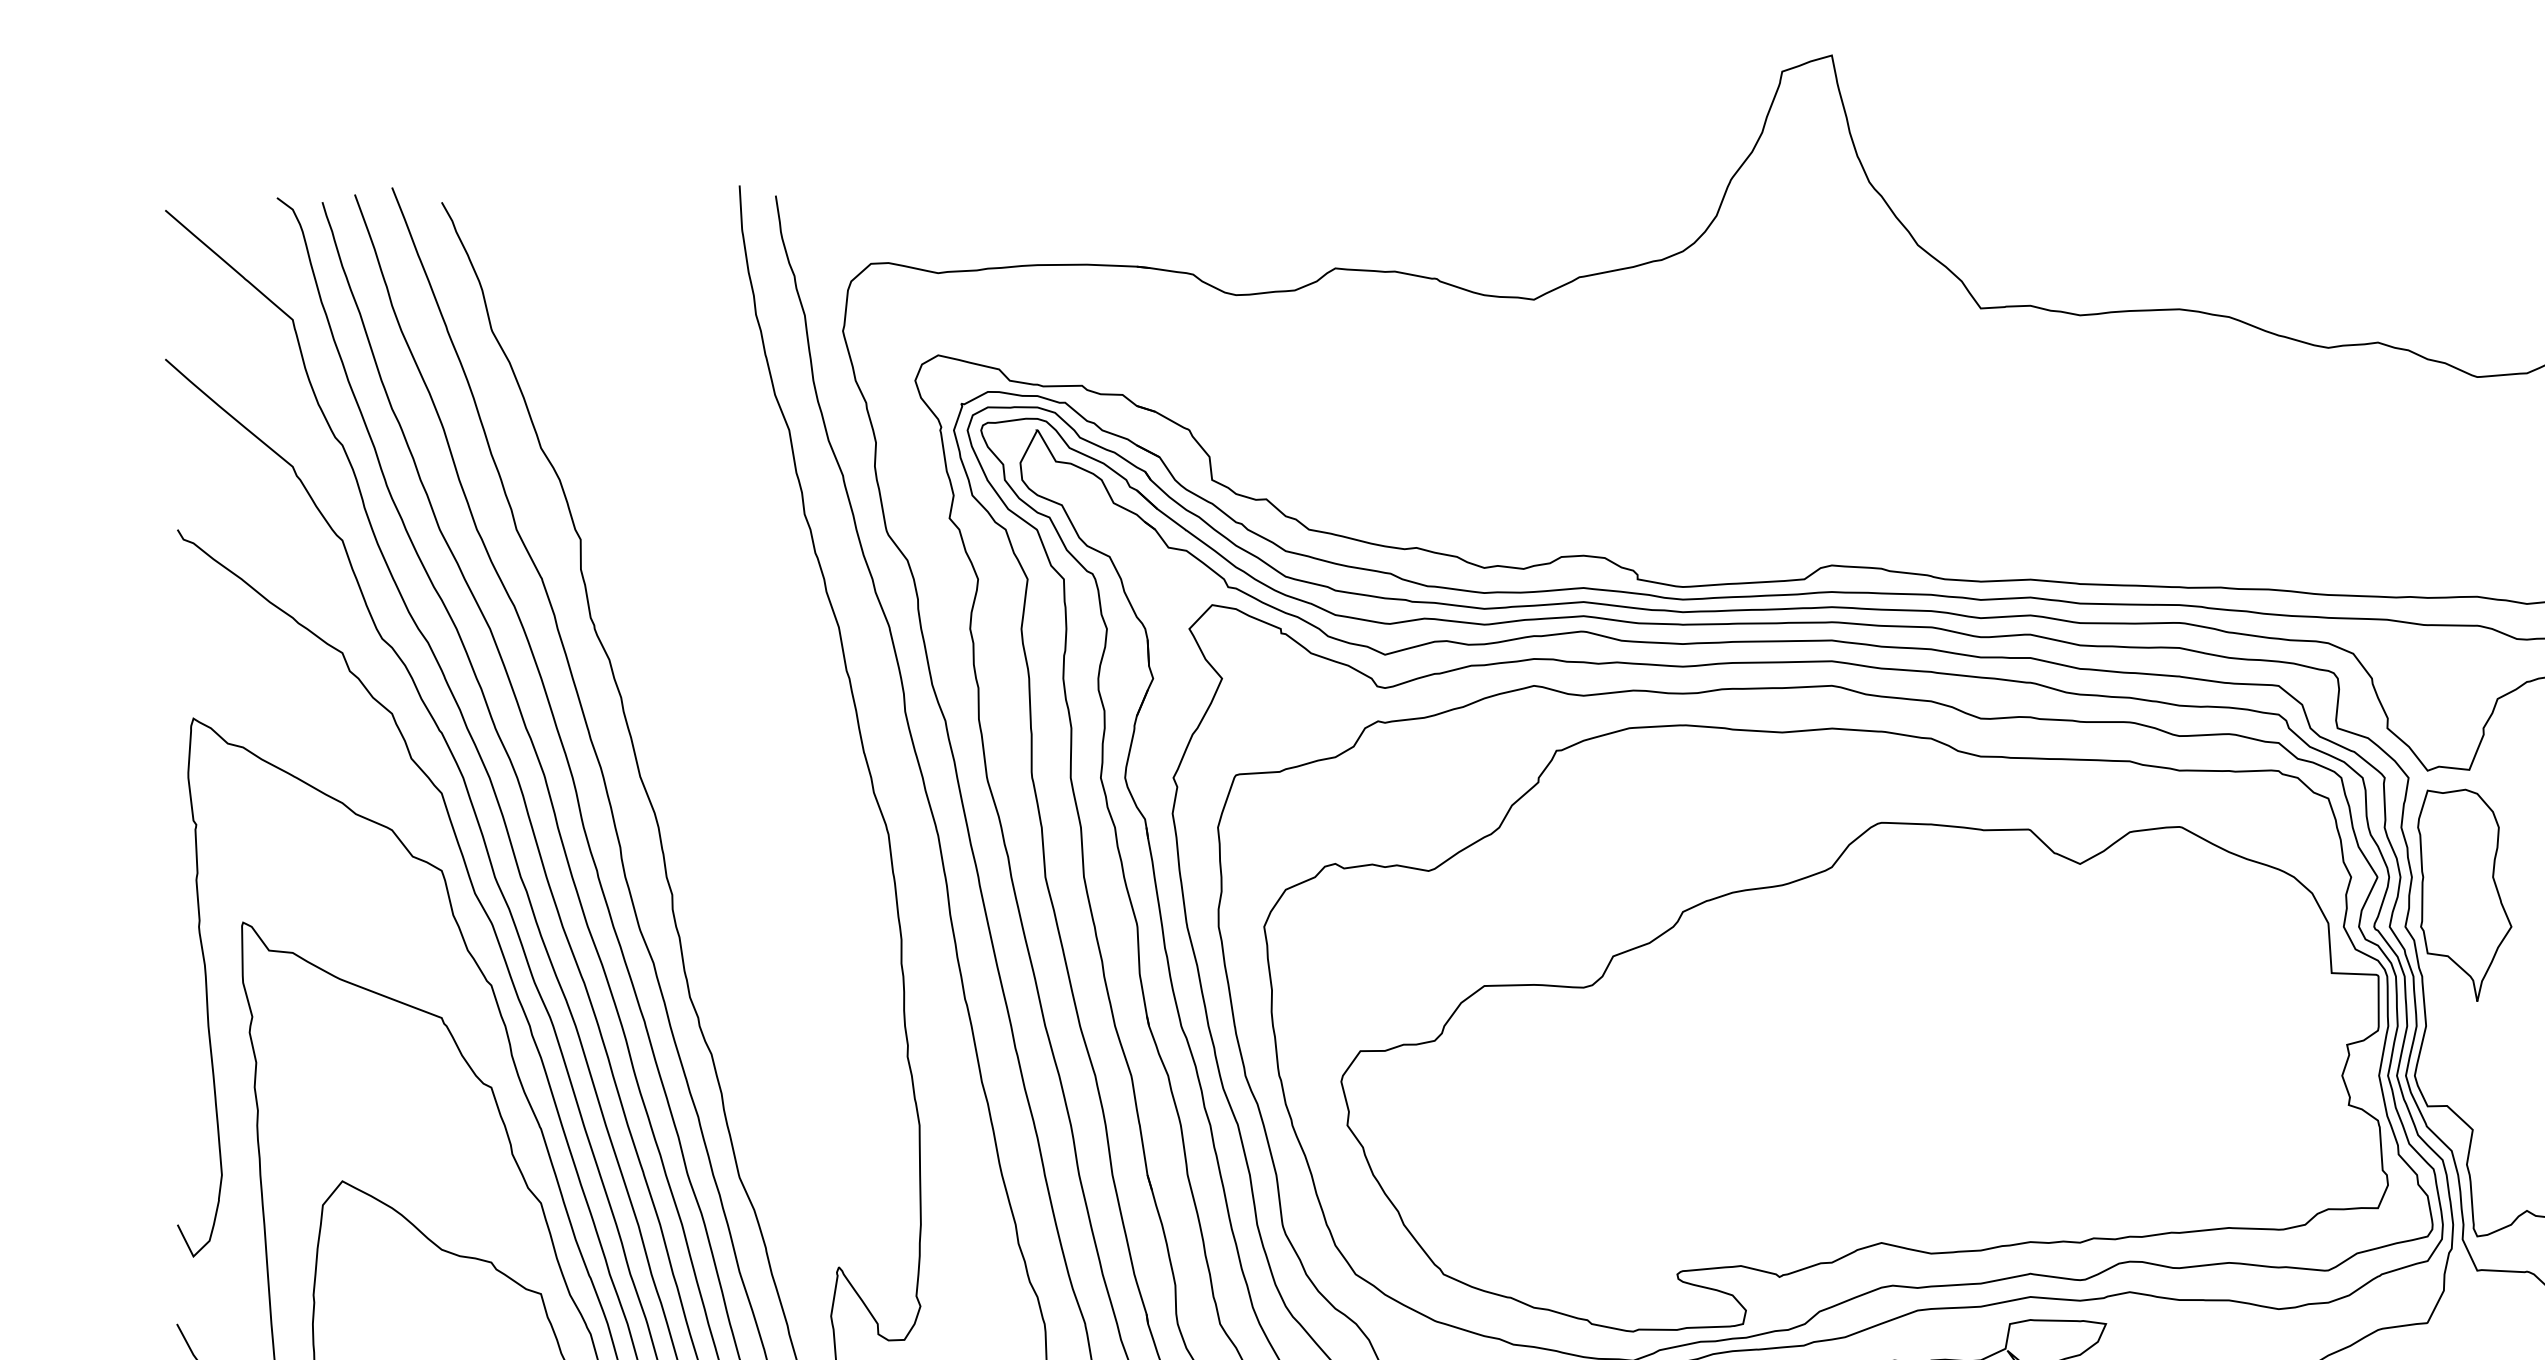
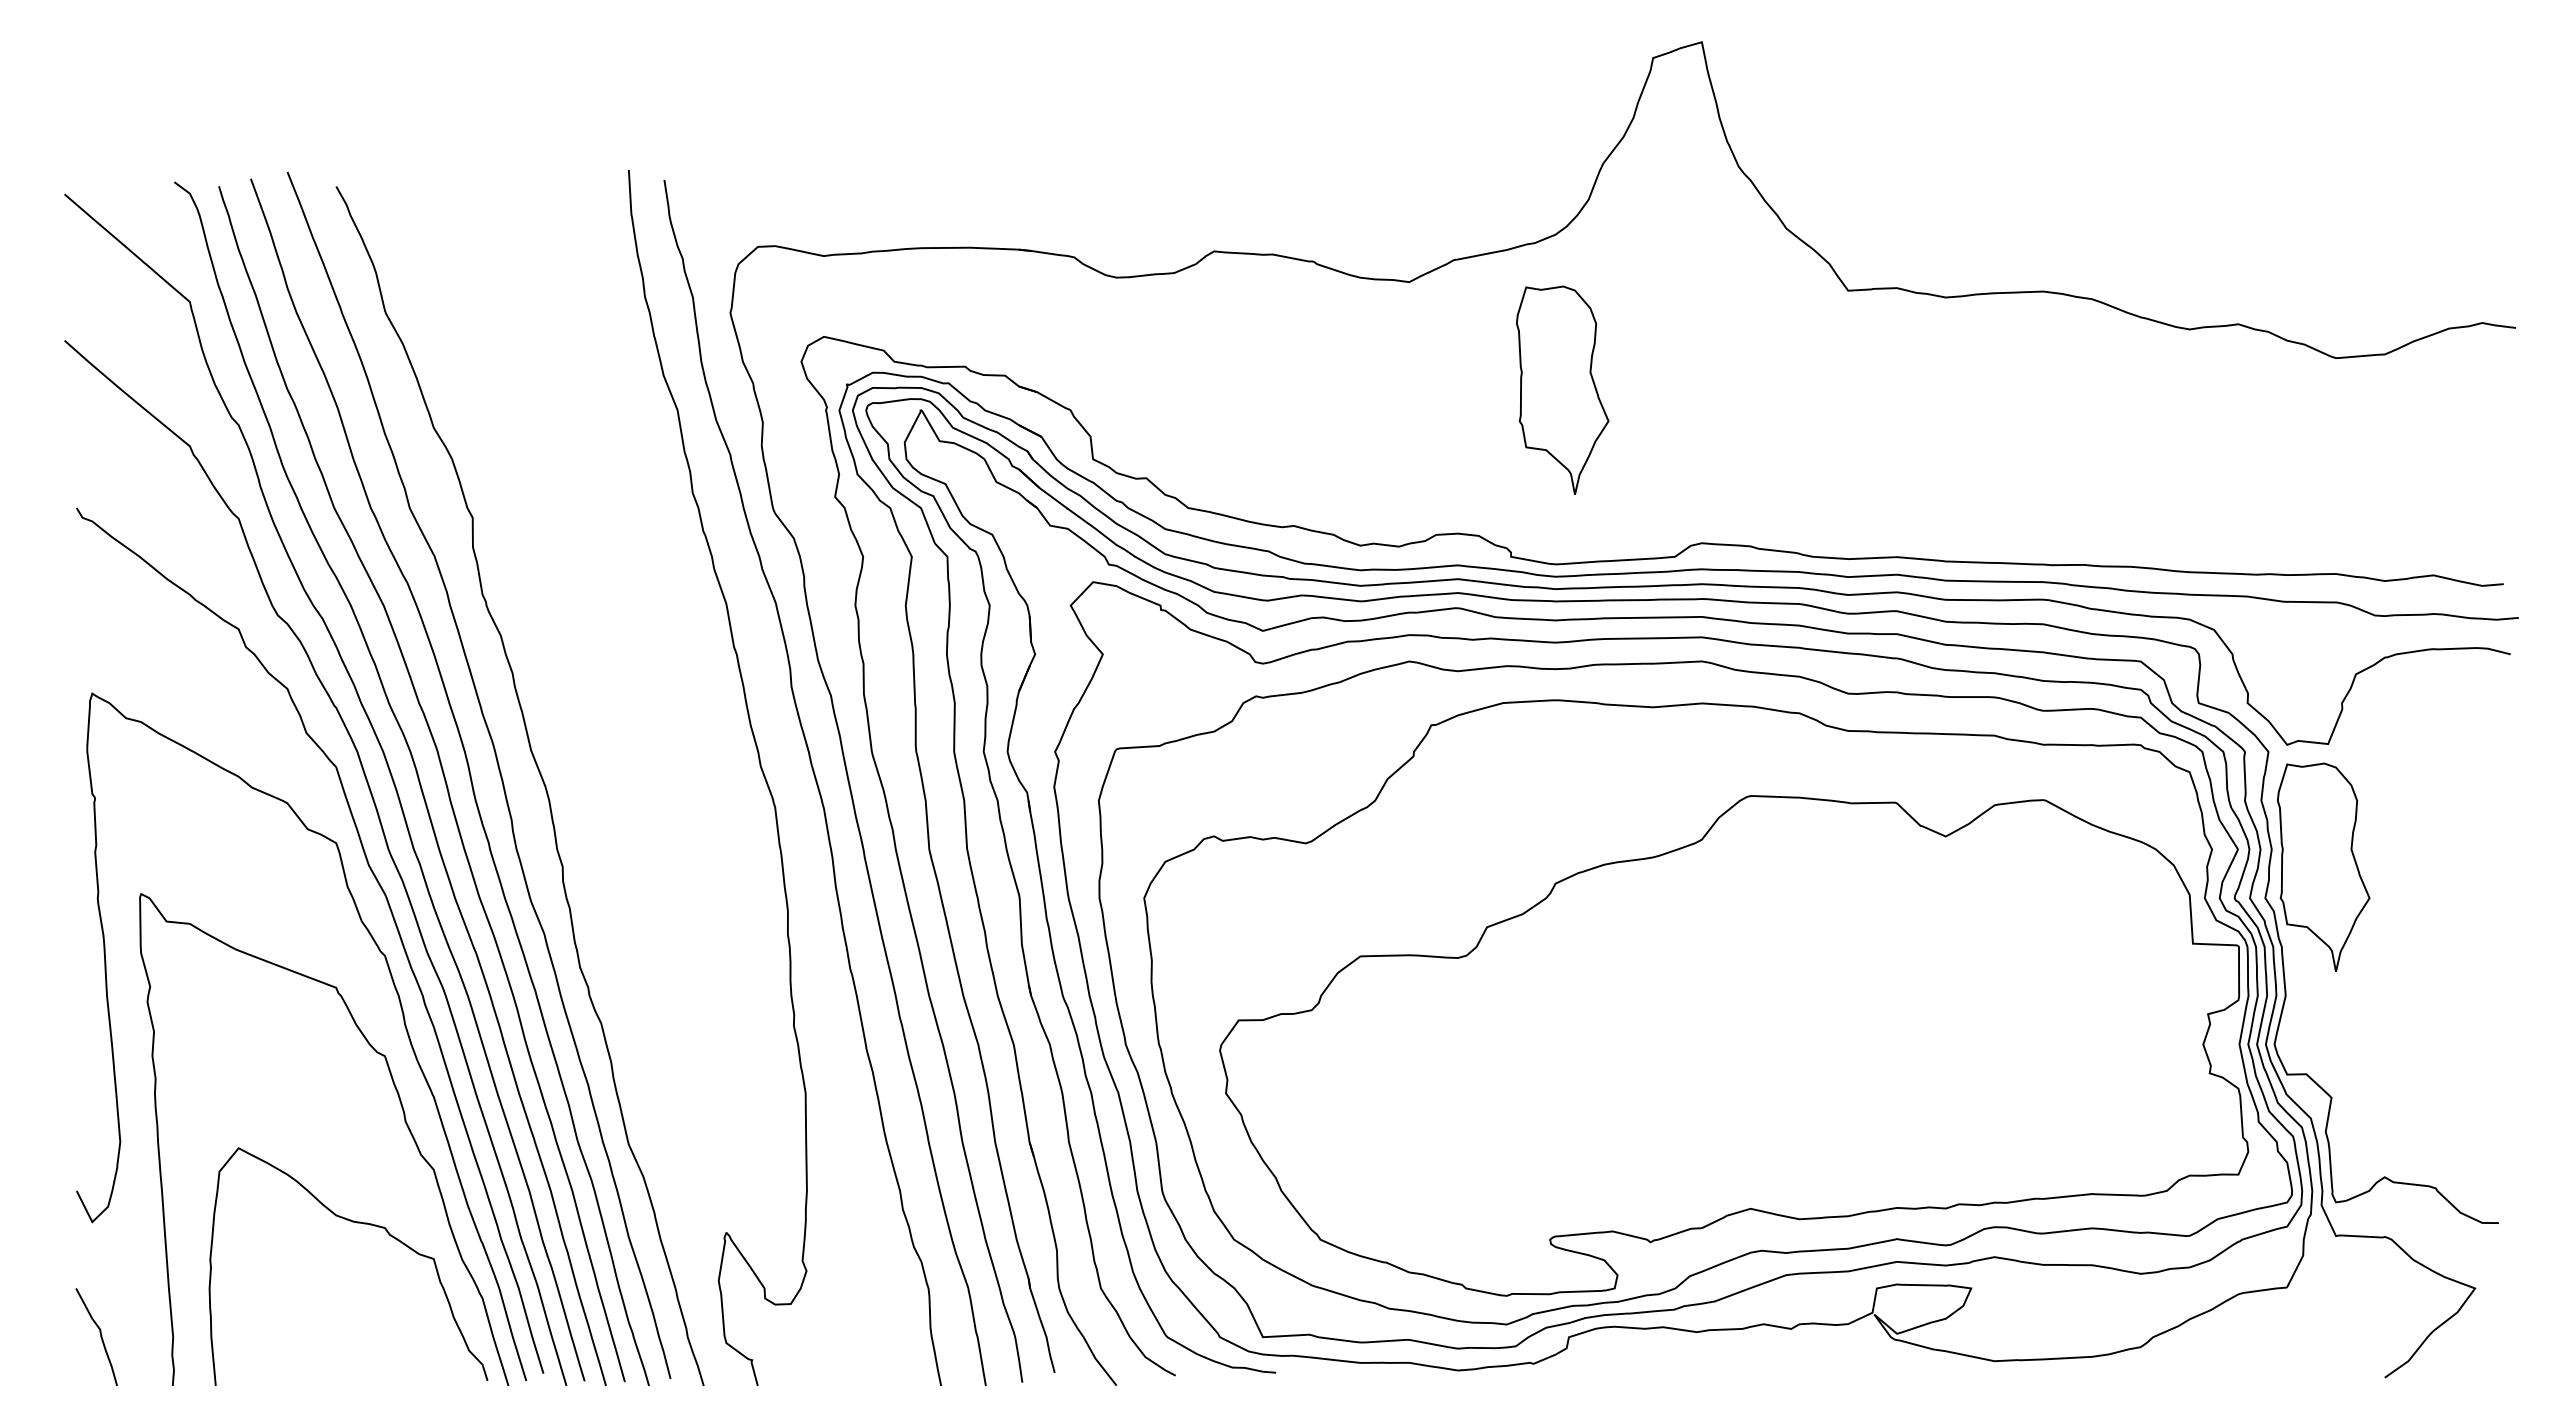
part: (1689, 408) -> (1562, 389), added

